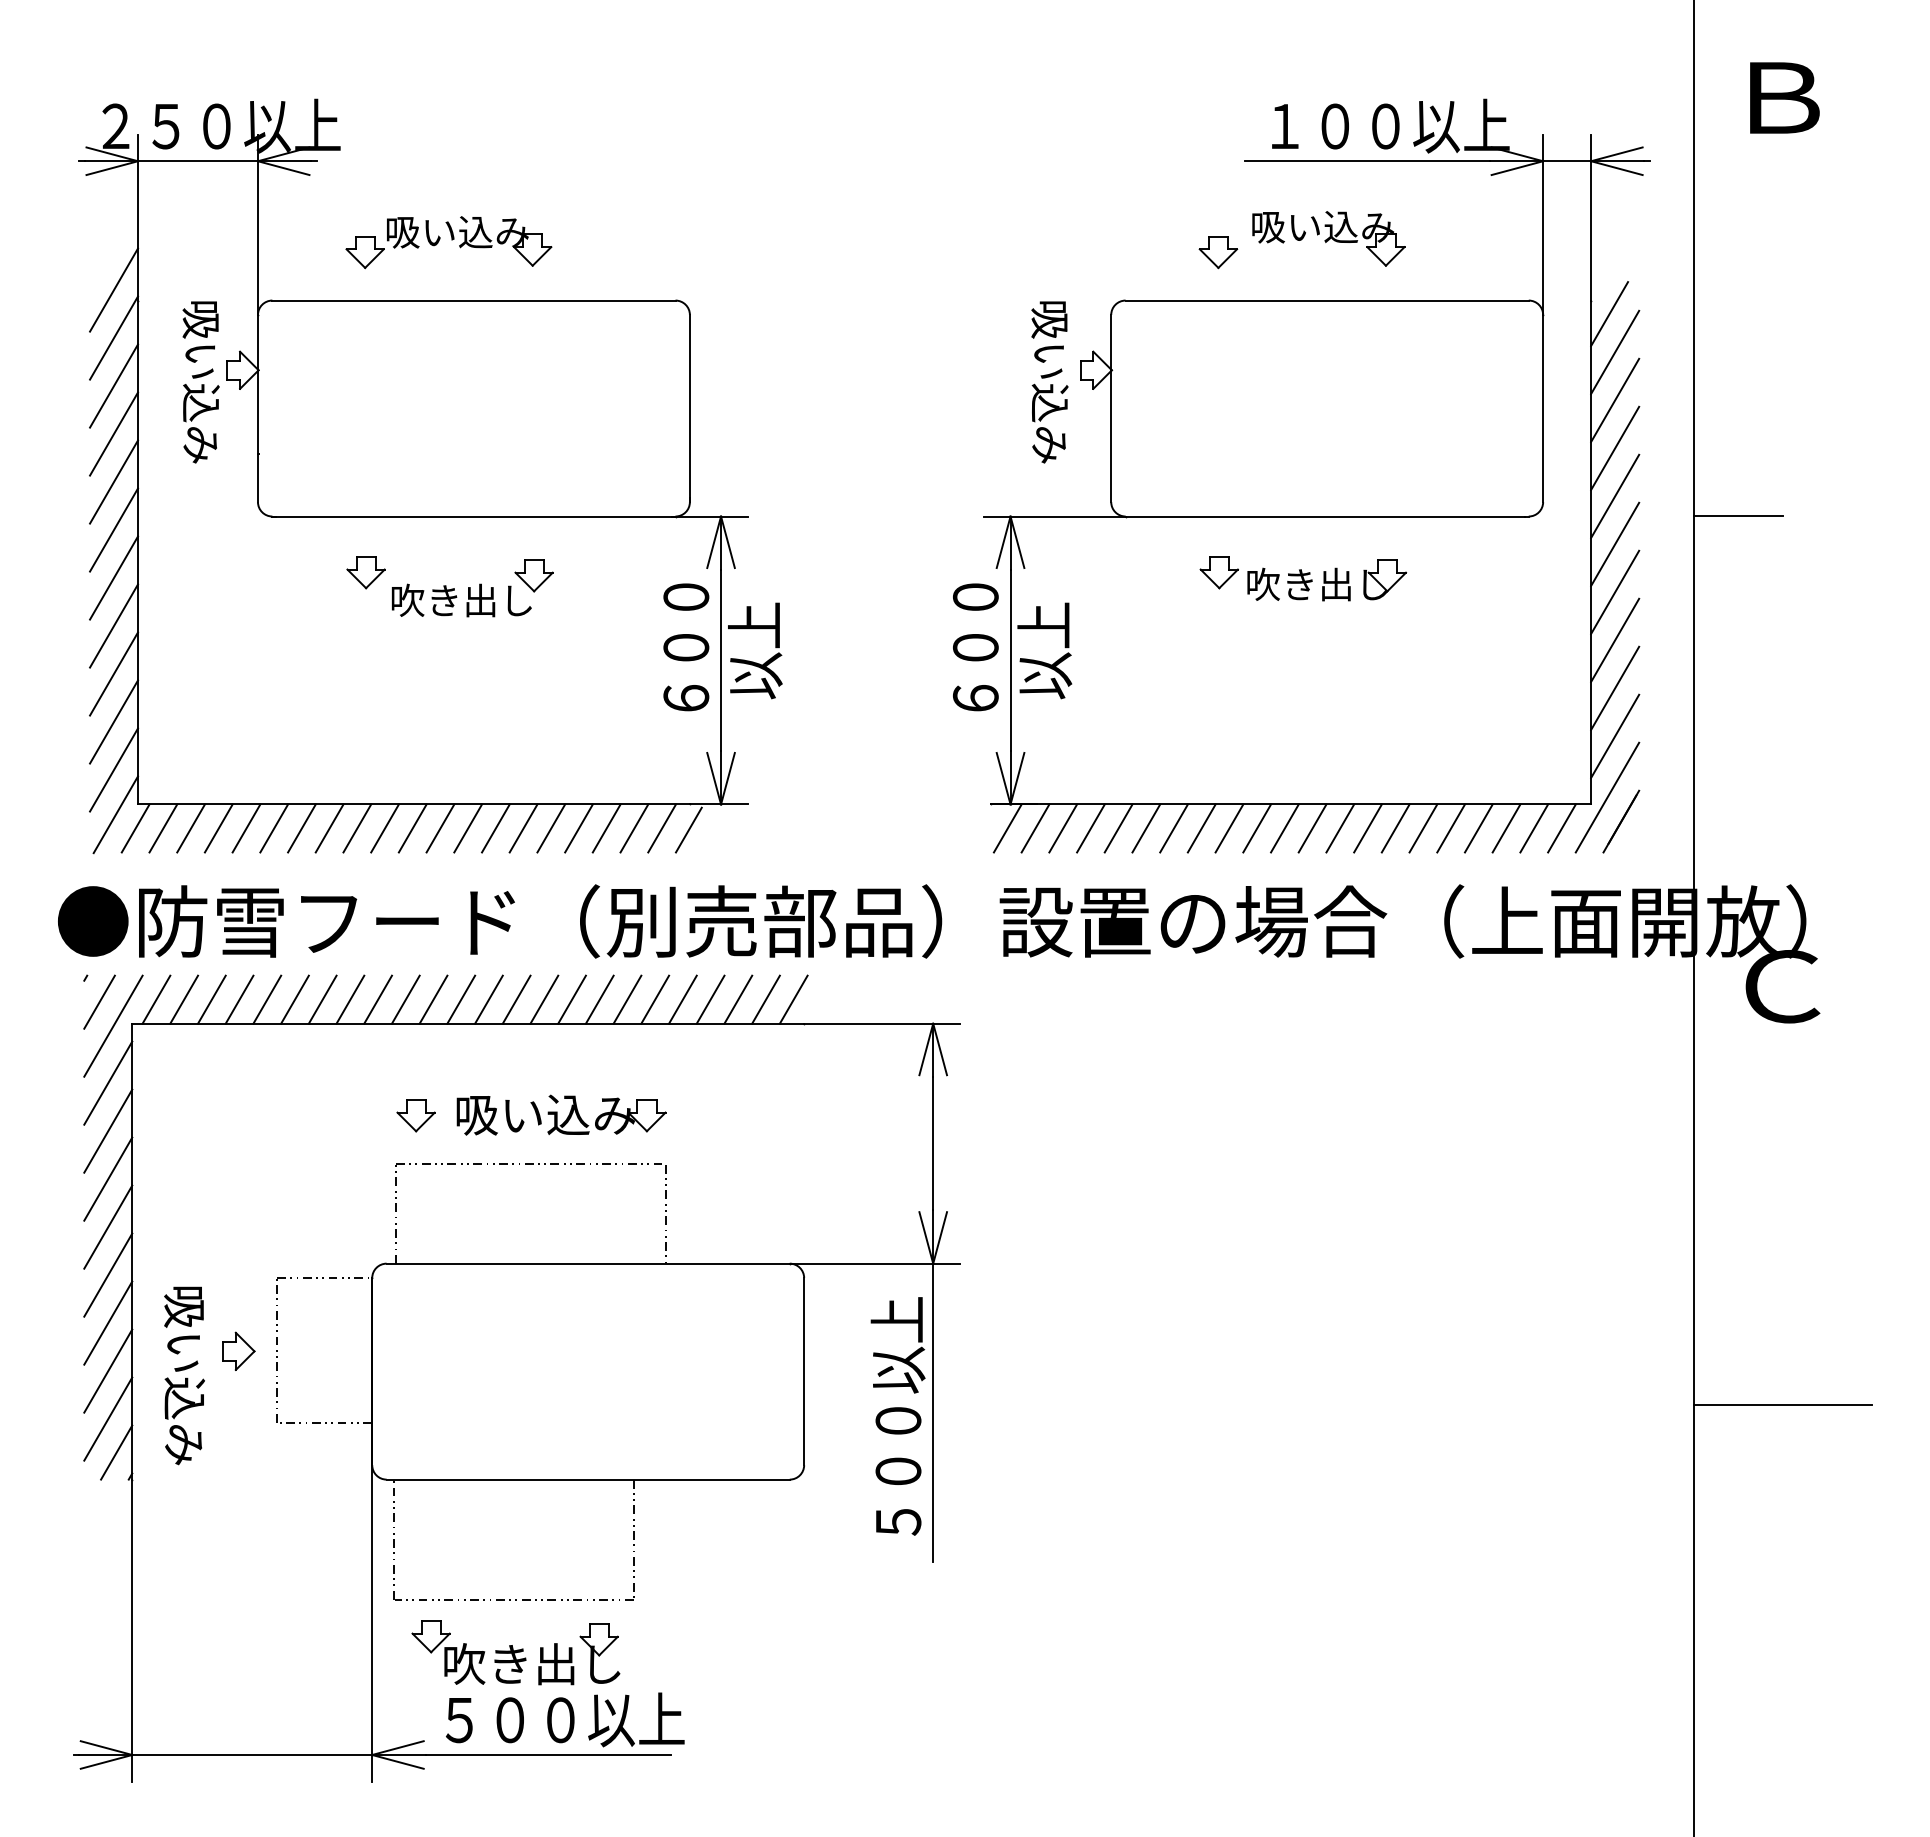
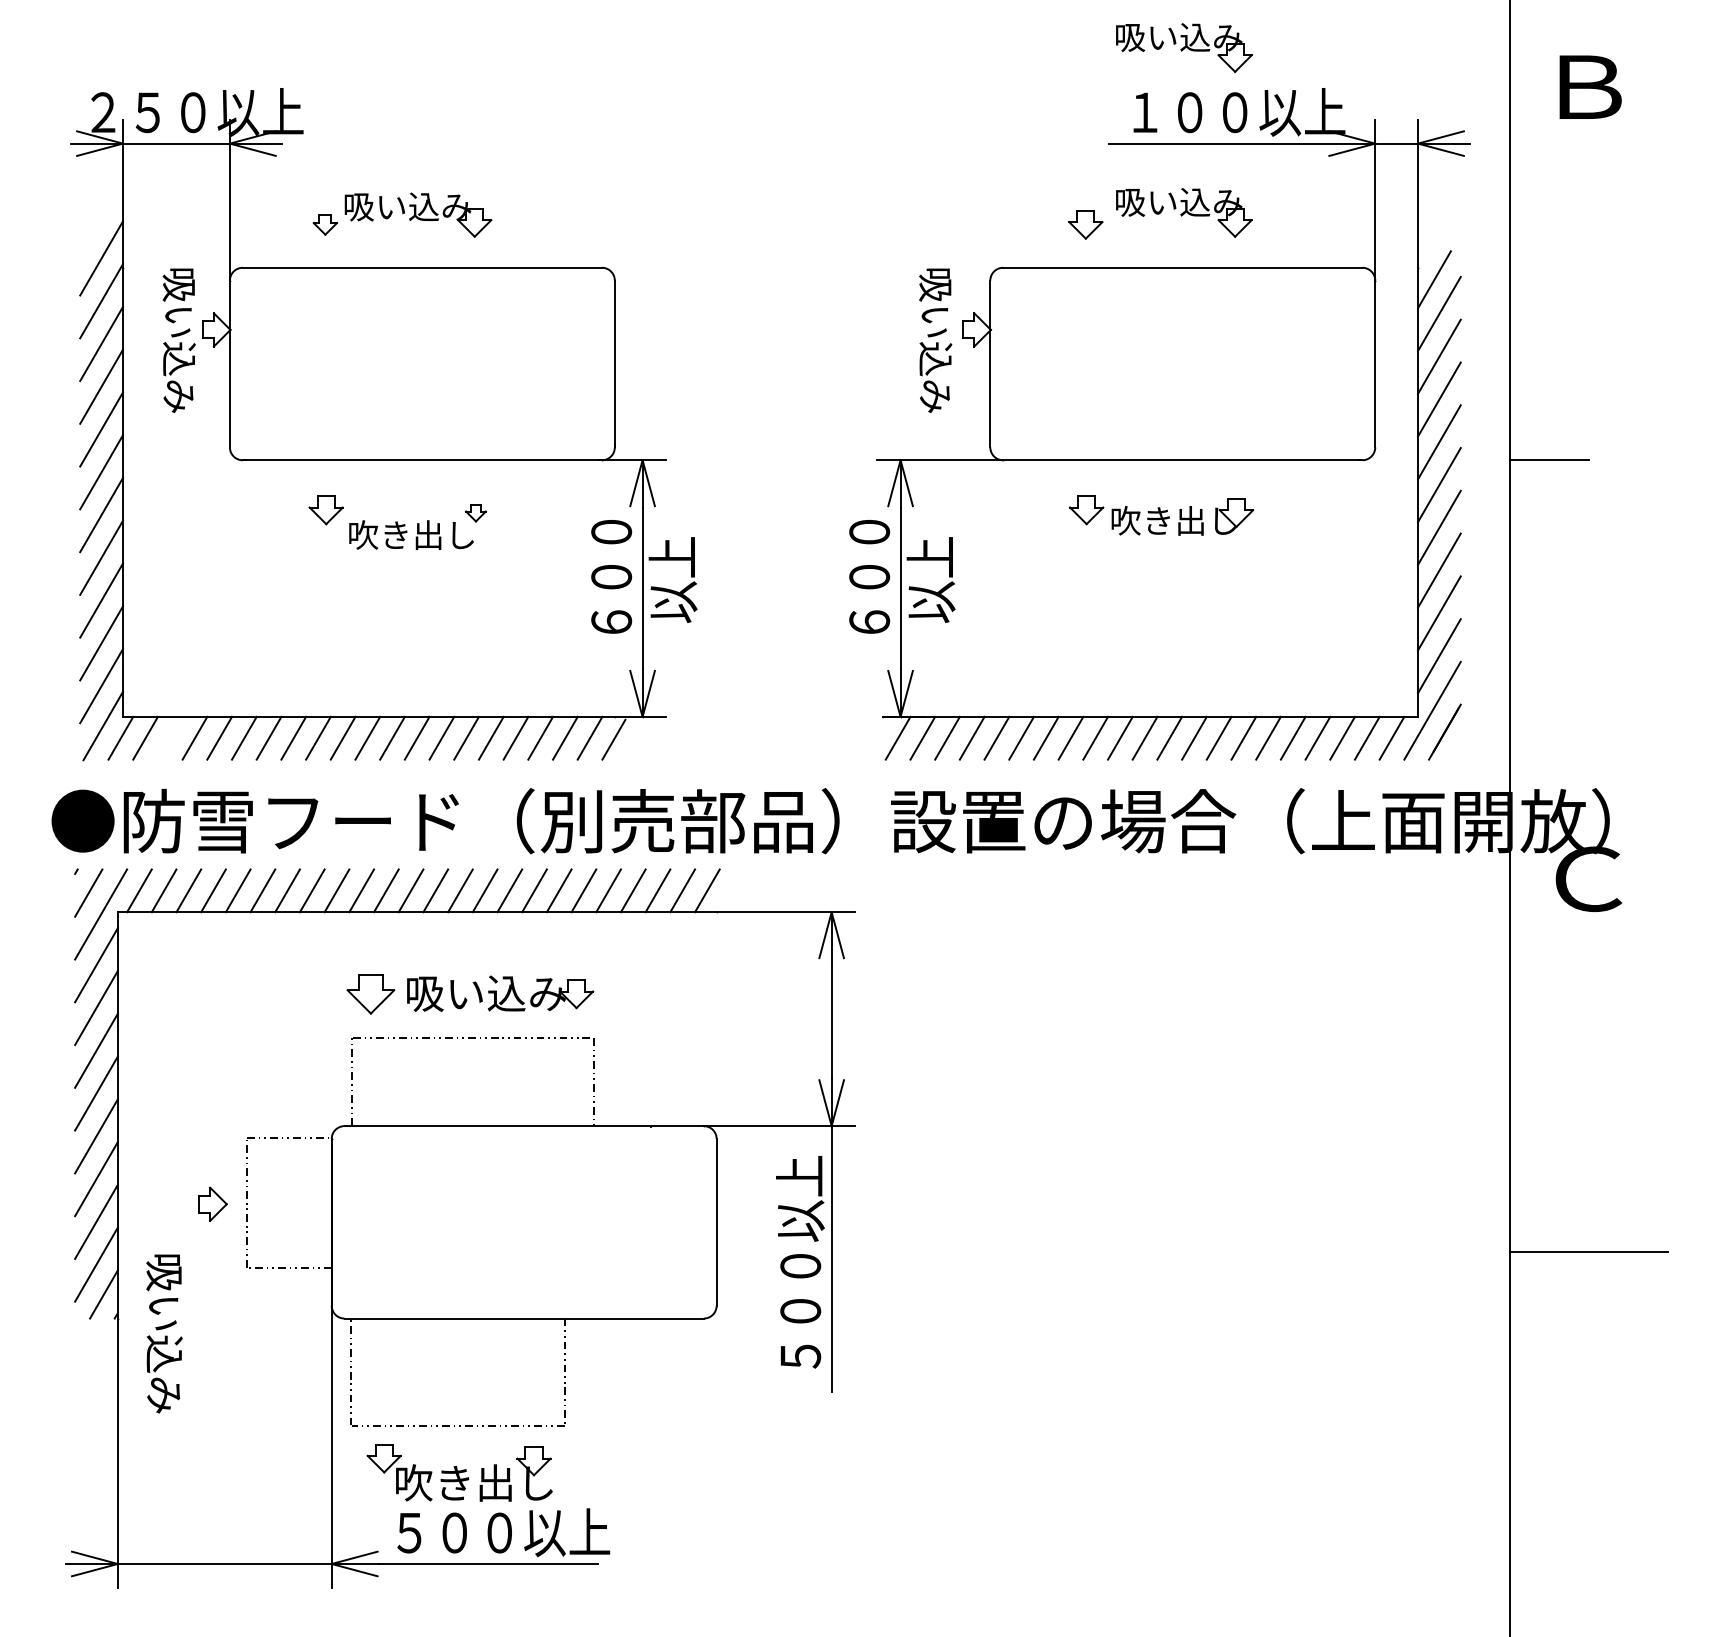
part: (1328, 53) -> (1183, 47), added
part: (364, 252) -> (324, 224), size x0.7
part: (533, 575) -> (475, 512), size x0.6
line: (190, 828) -> (169, 738), removed
part: (415, 1115) -> (370, 994), size x1.4
text: (184, 1375) -> (164, 1333), moved

